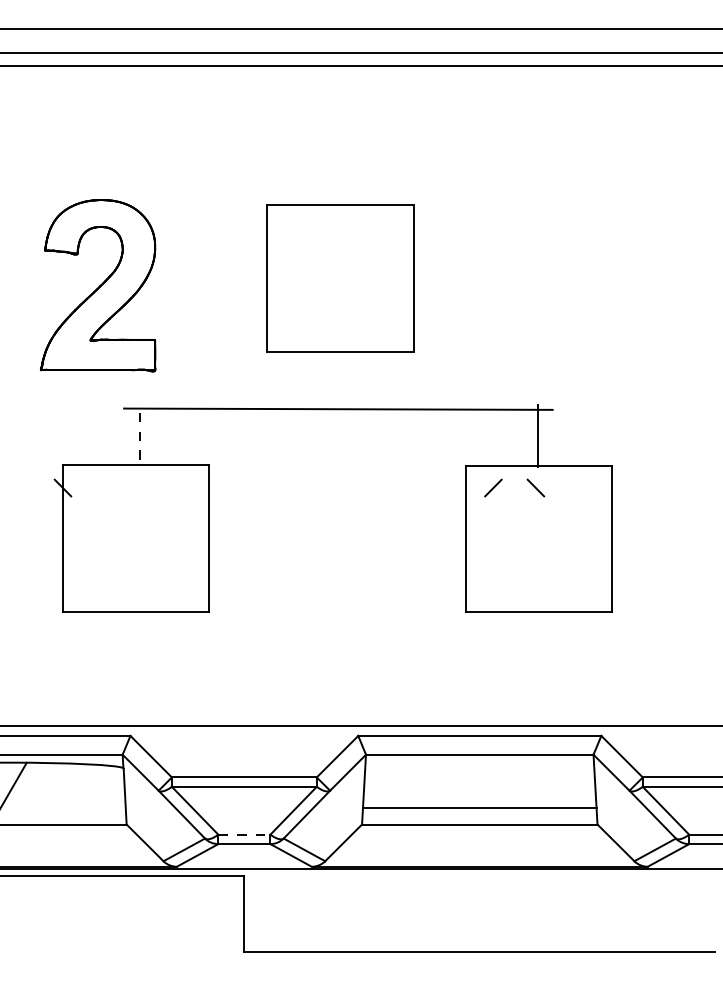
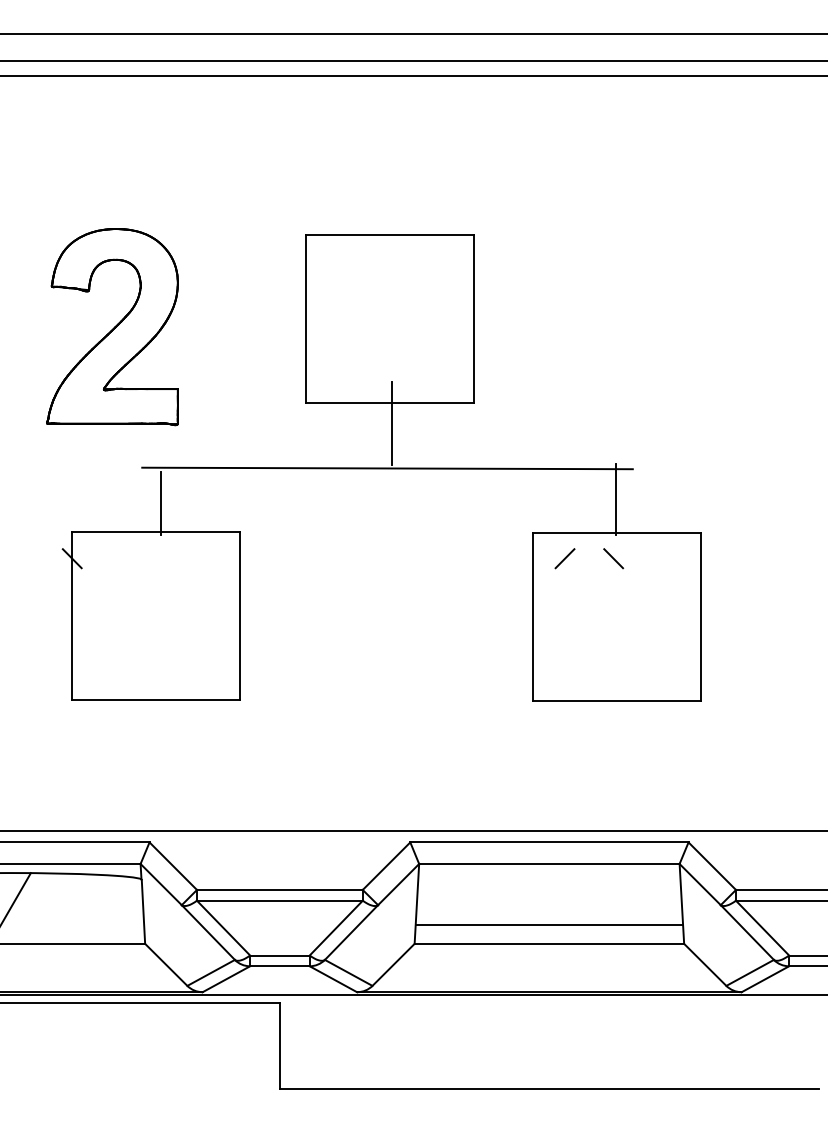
line: (342, 369) -> (392, 422), added
line: (140, 440) -> (161, 504), dashed -> solid
line: (244, 834) -> (280, 955), dashed -> solid

